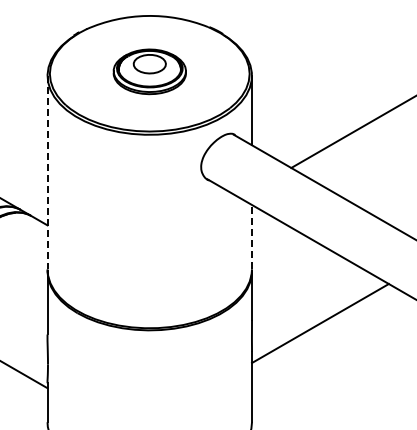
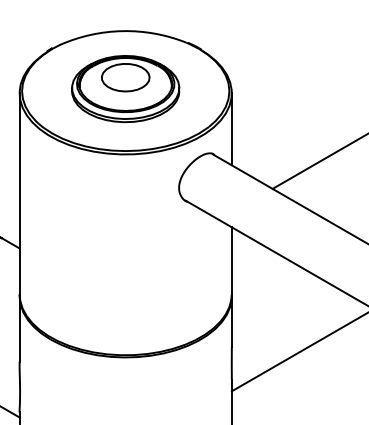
part: (149, 71) -> (125, 88), size x1.43
line: (47, 172) -> (19, 193), dashed -> solid
line: (252, 236) -> (232, 260), dashed -> solid

